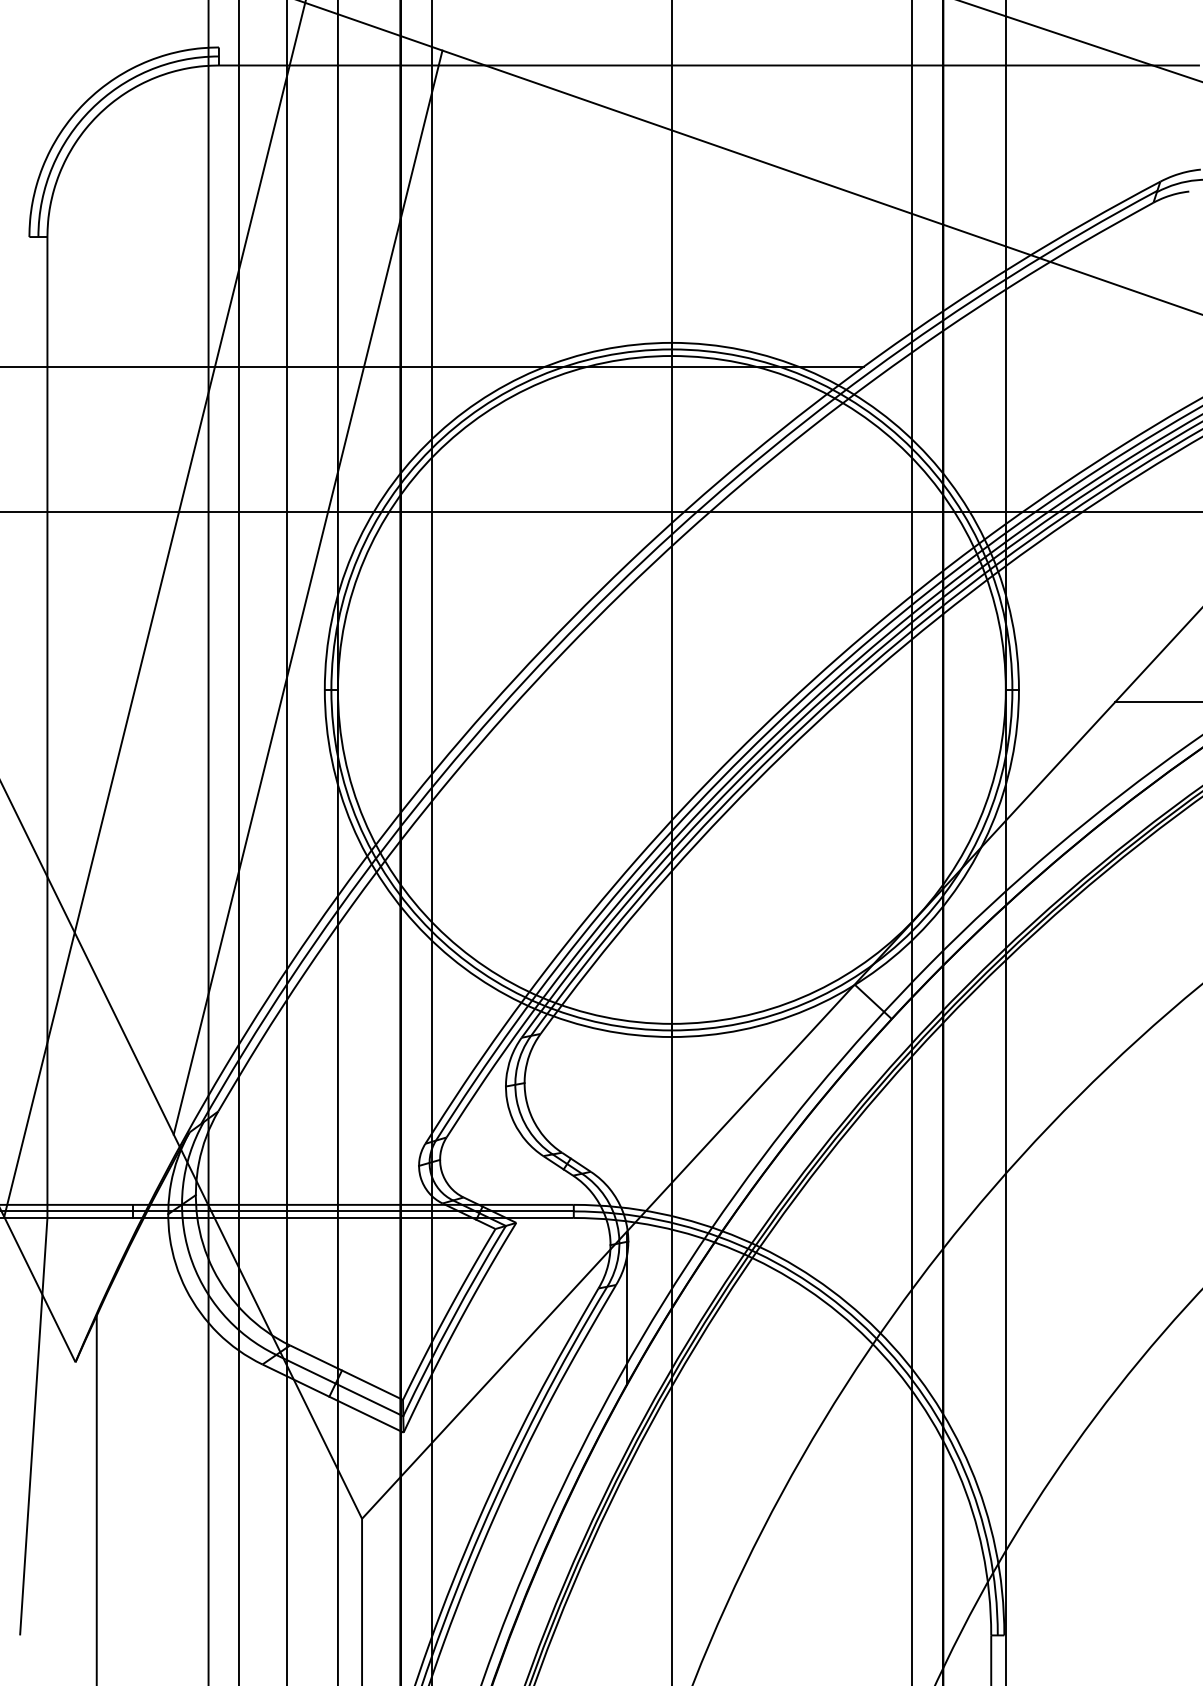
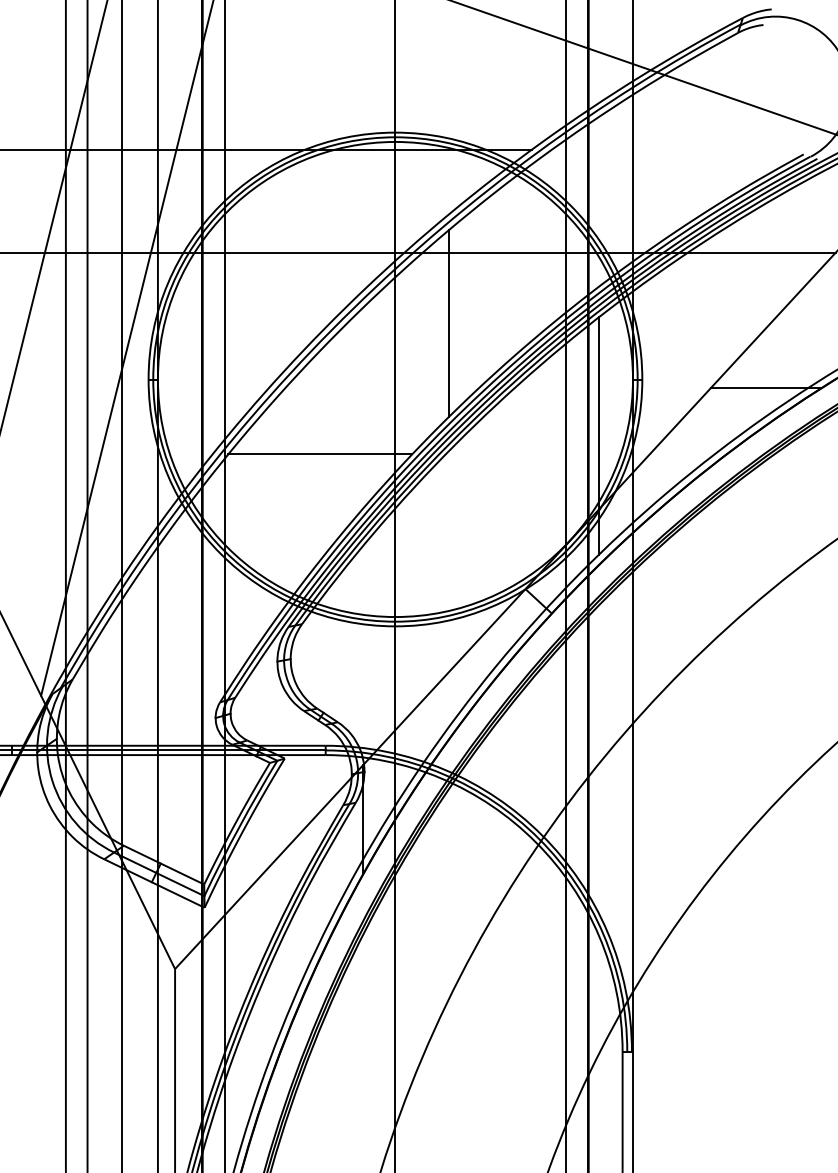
line: (746, 611) -> (448, 323), added
line: (958, 769) -> (599, 436), added
line: (566, 795) -> (320, 454), added

